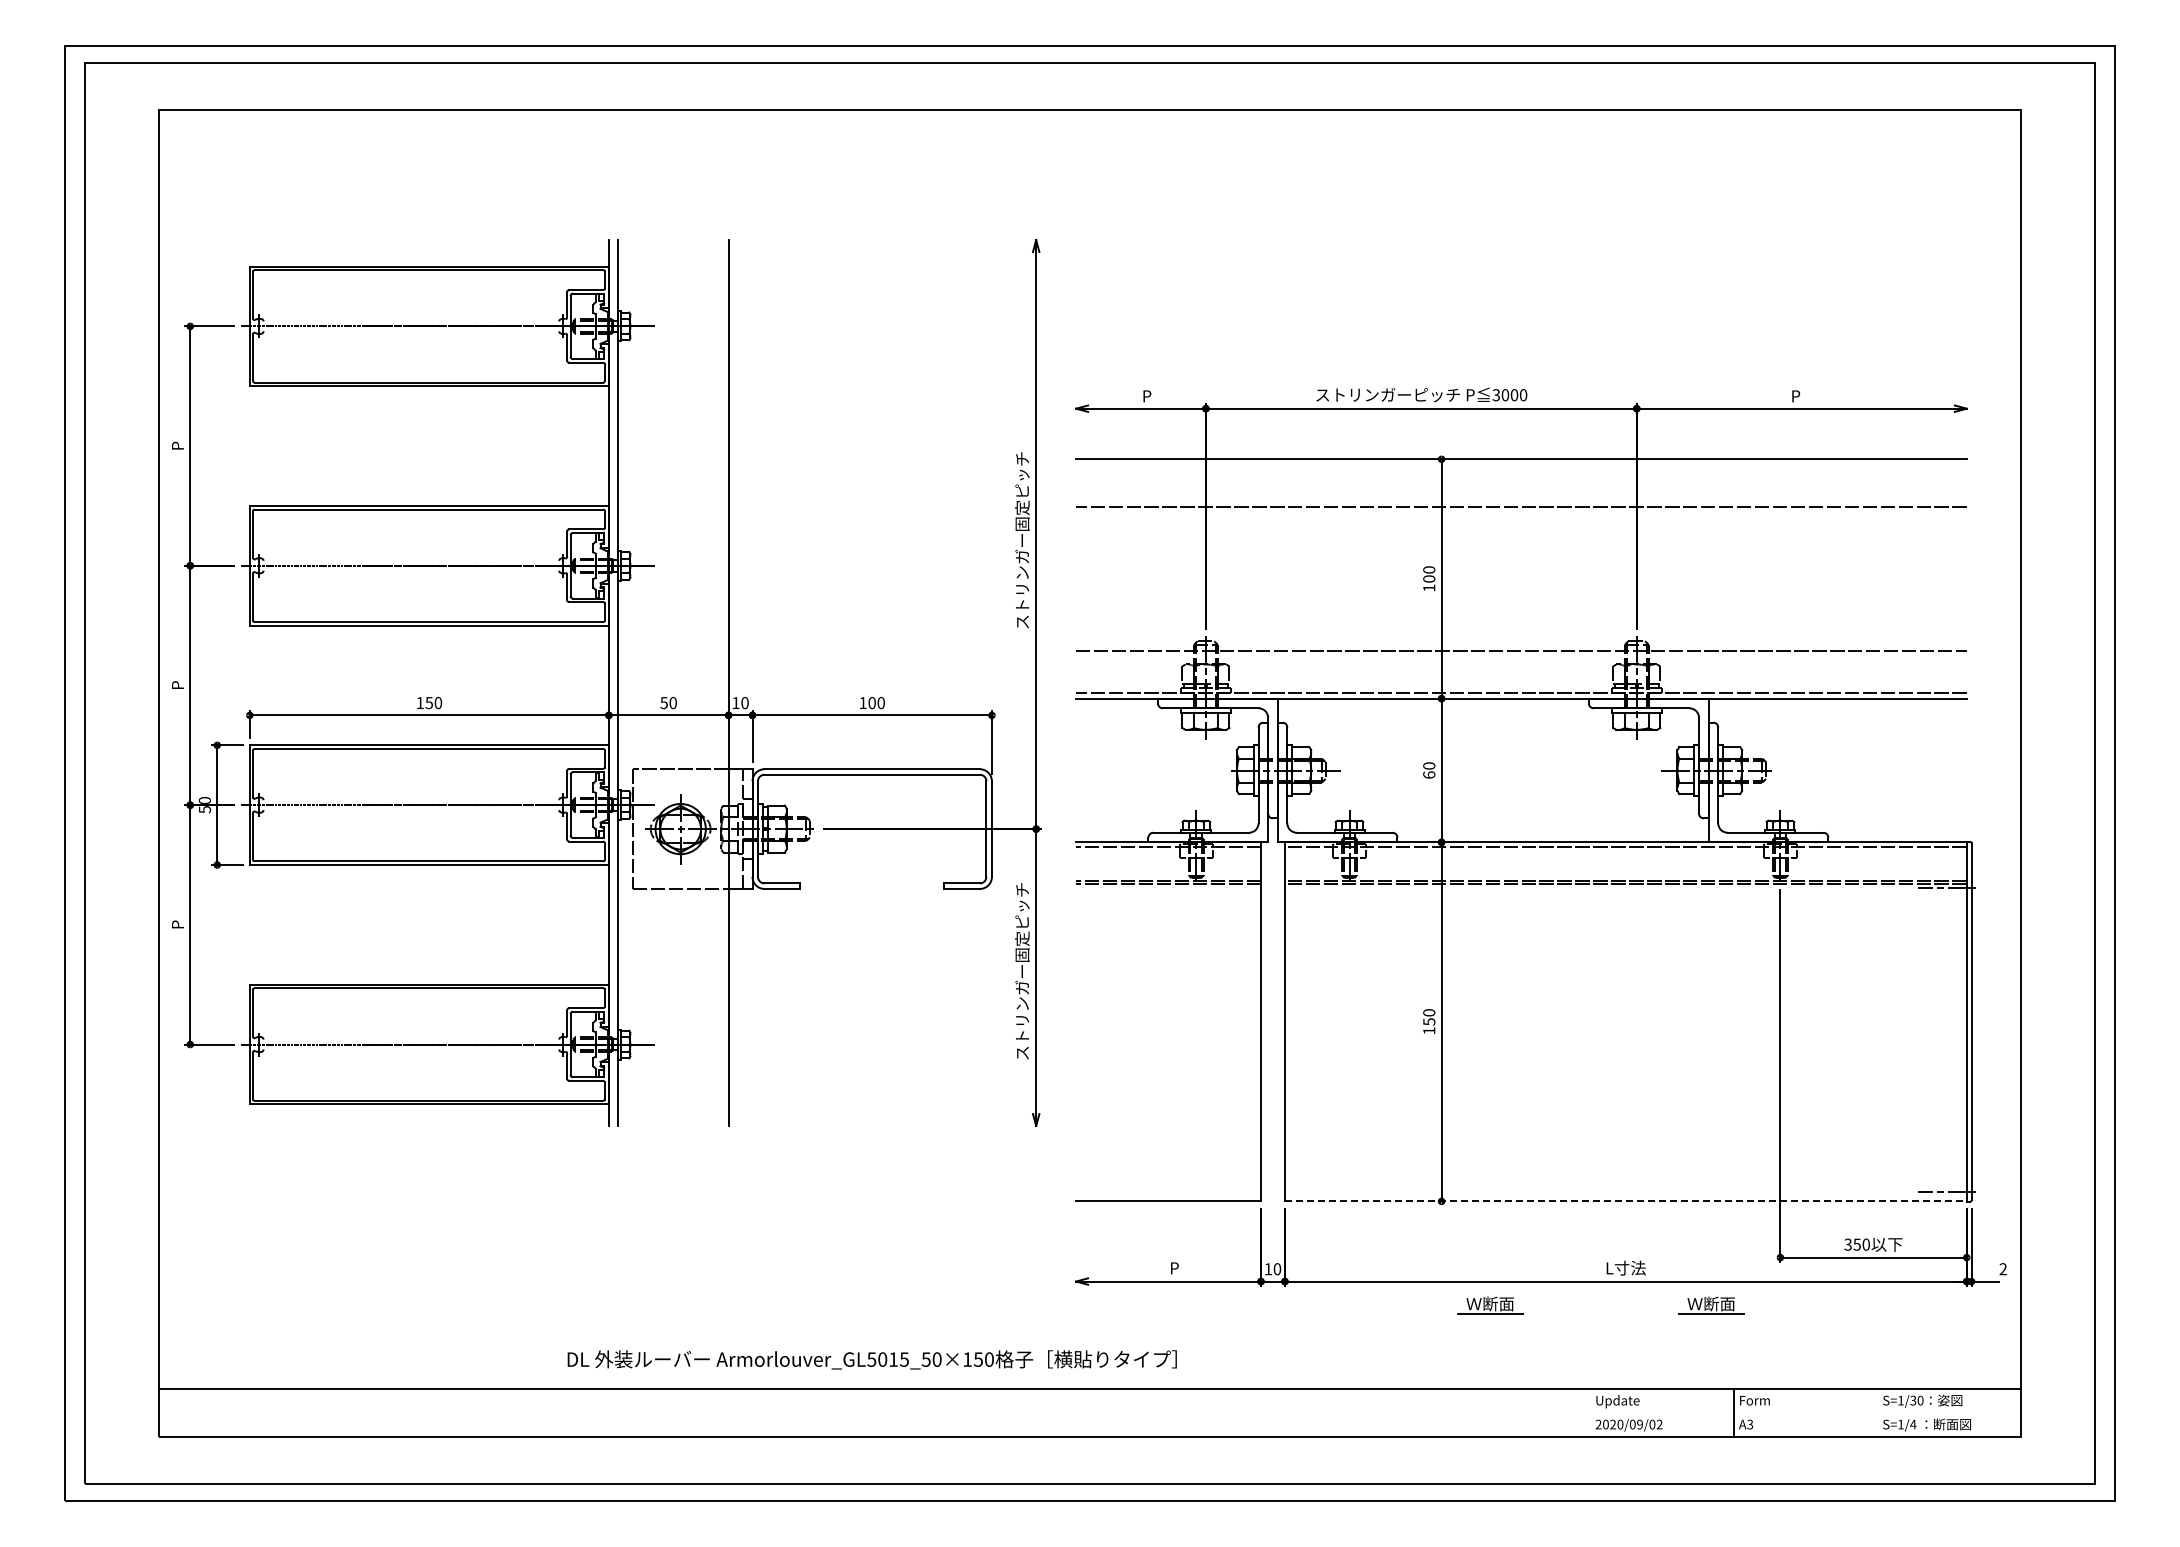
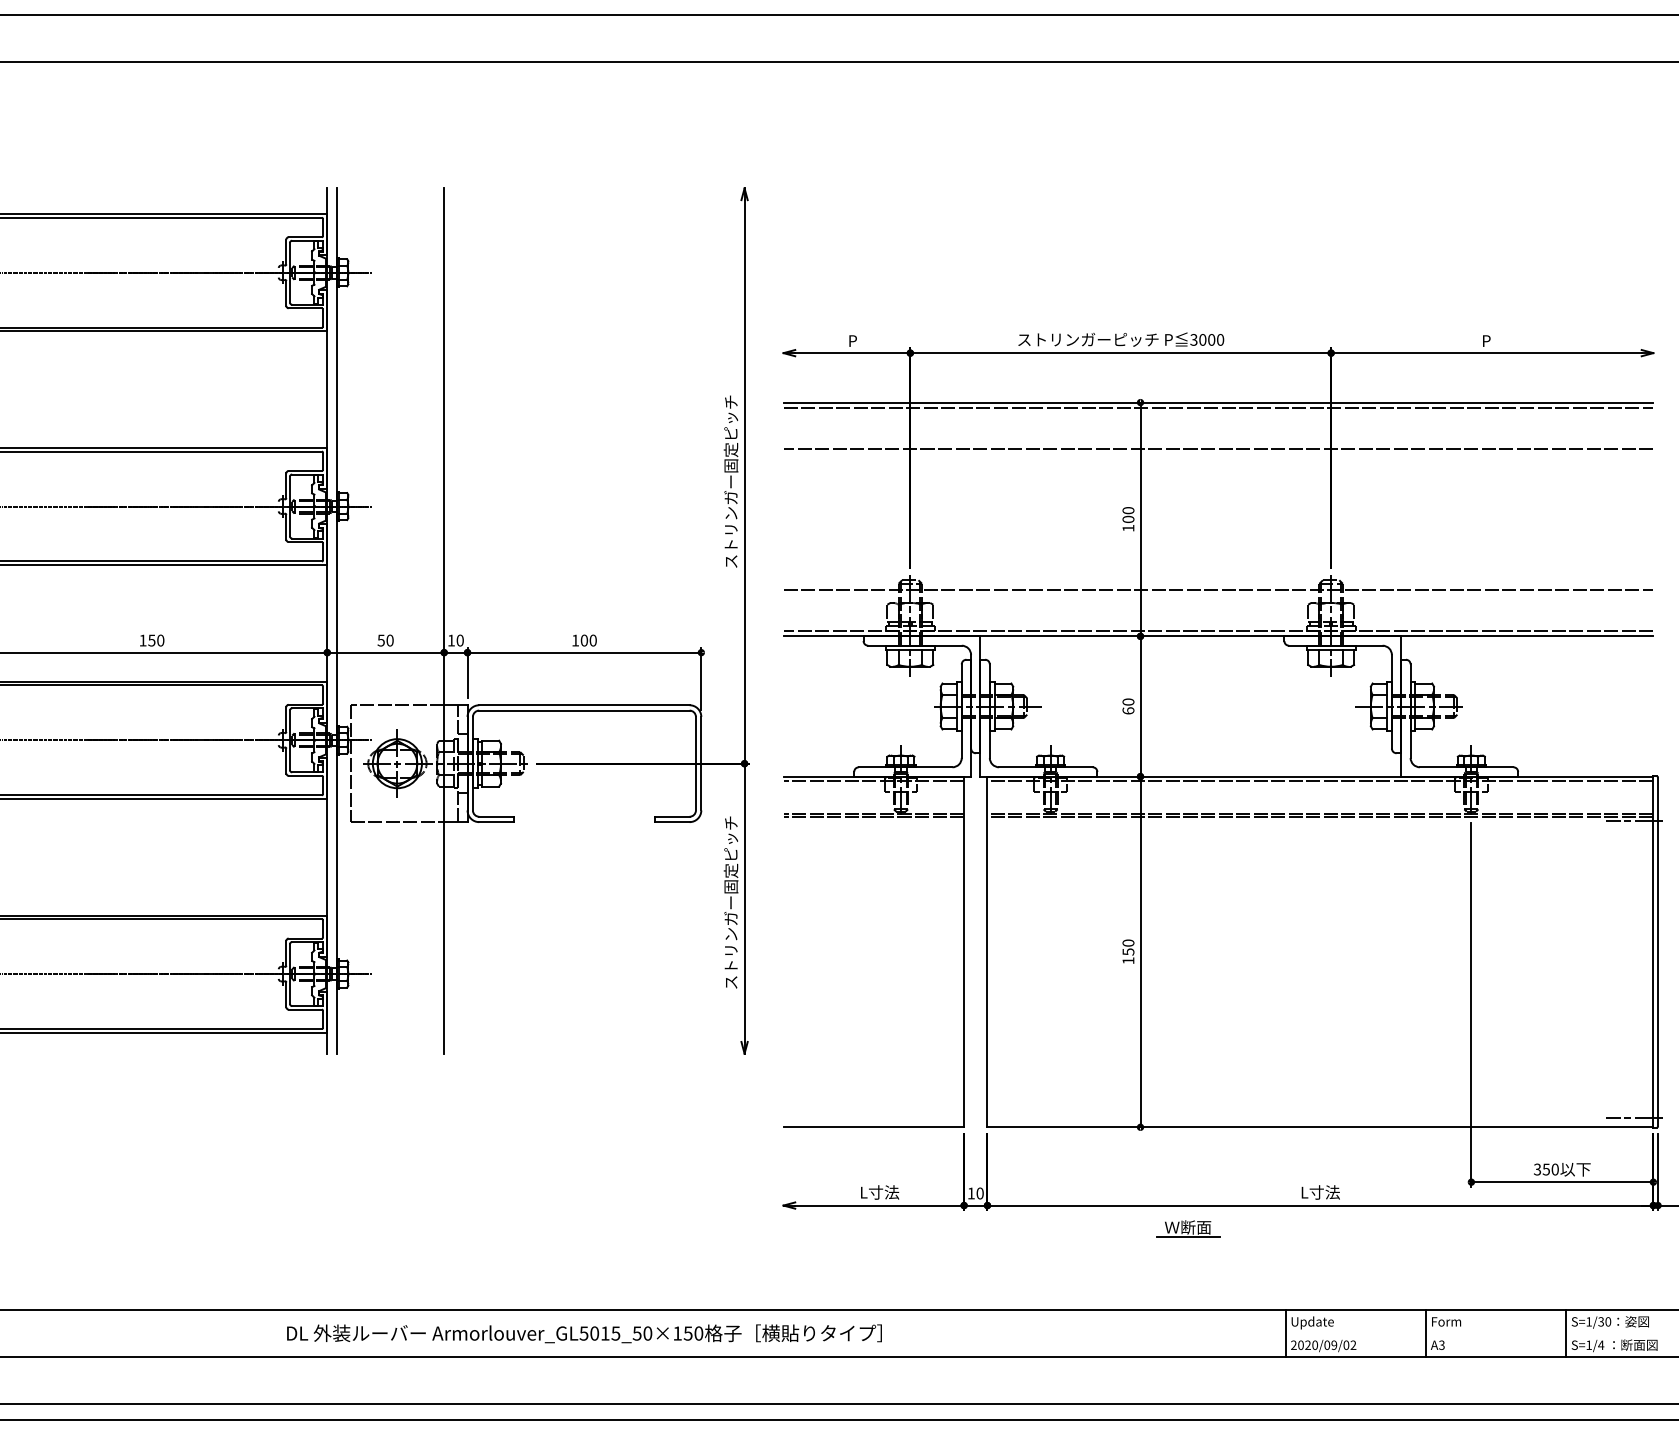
line: (1521, 464) -> (1218, 407), added
line: (1625, 1201) -> (1320, 1127), dashed -> solid
text: (1174, 1267) -> (879, 1191), P -> L寸法
part: (1711, 1305) -> (1404, 1228), removed
text: (871, 1359) -> (583, 1333), moved
line: (1590, 1412) -> (1285, 1333), added
line: (1877, 1412) -> (1566, 1333), added

